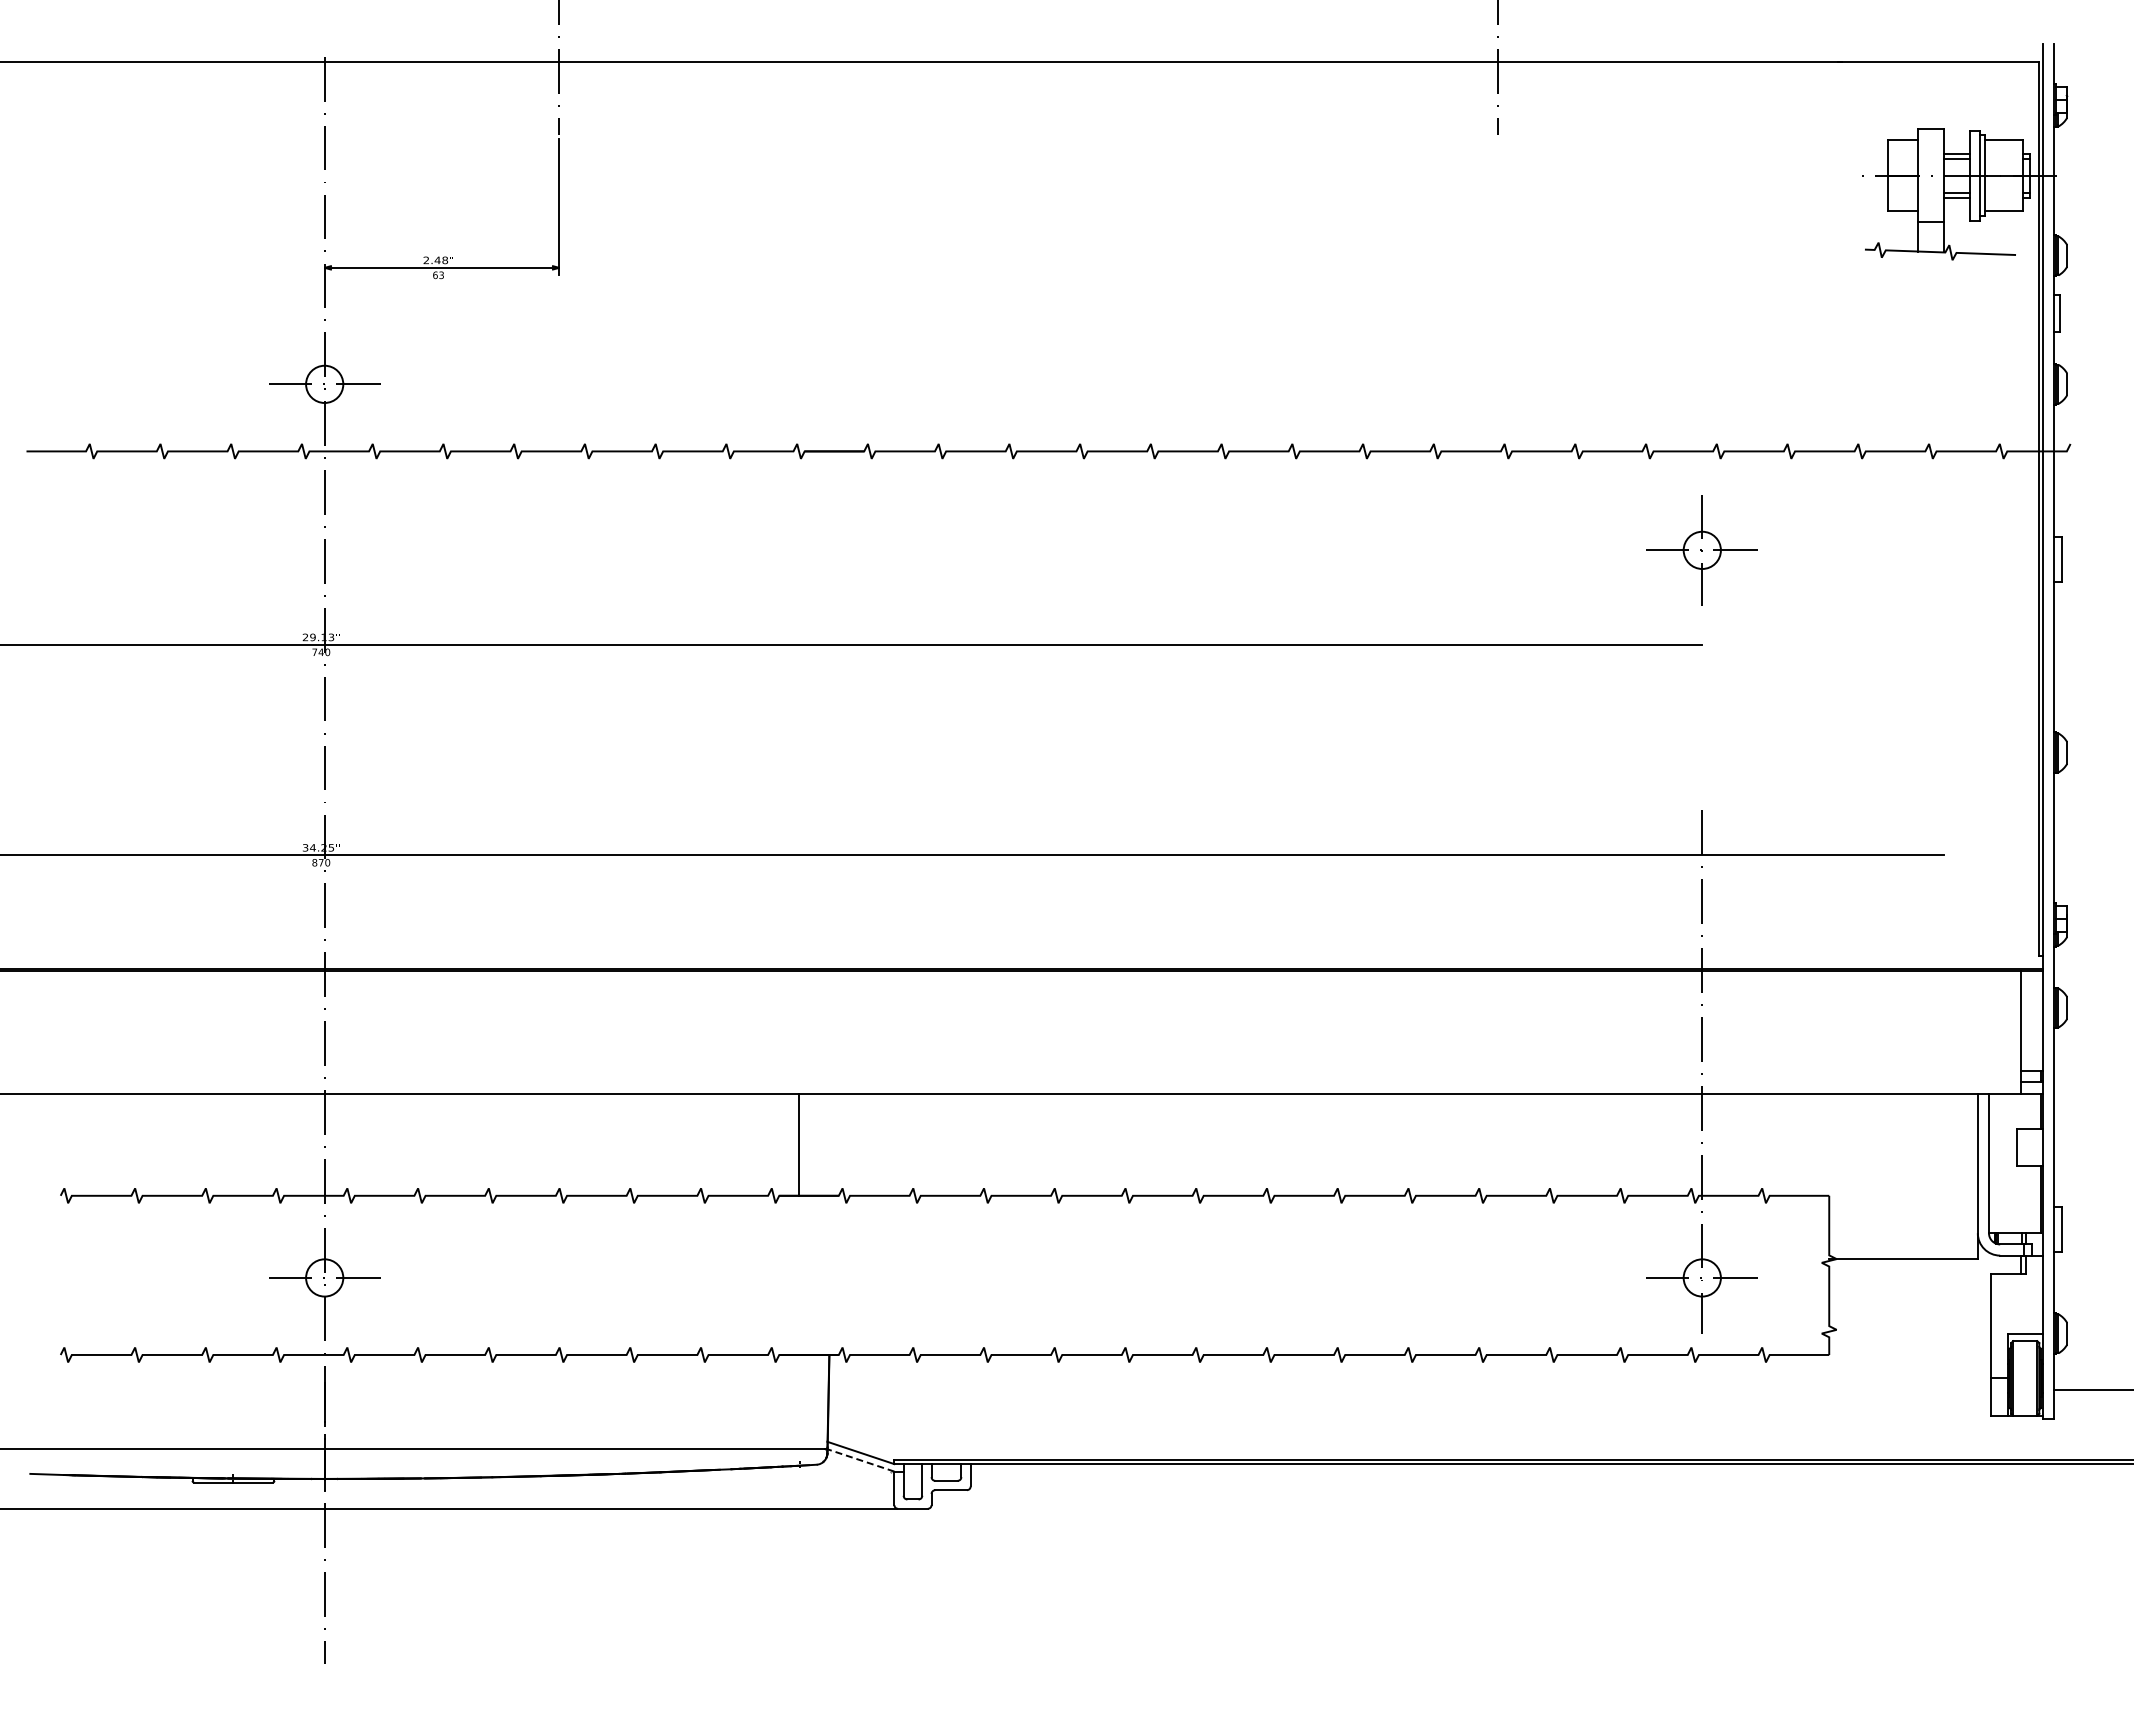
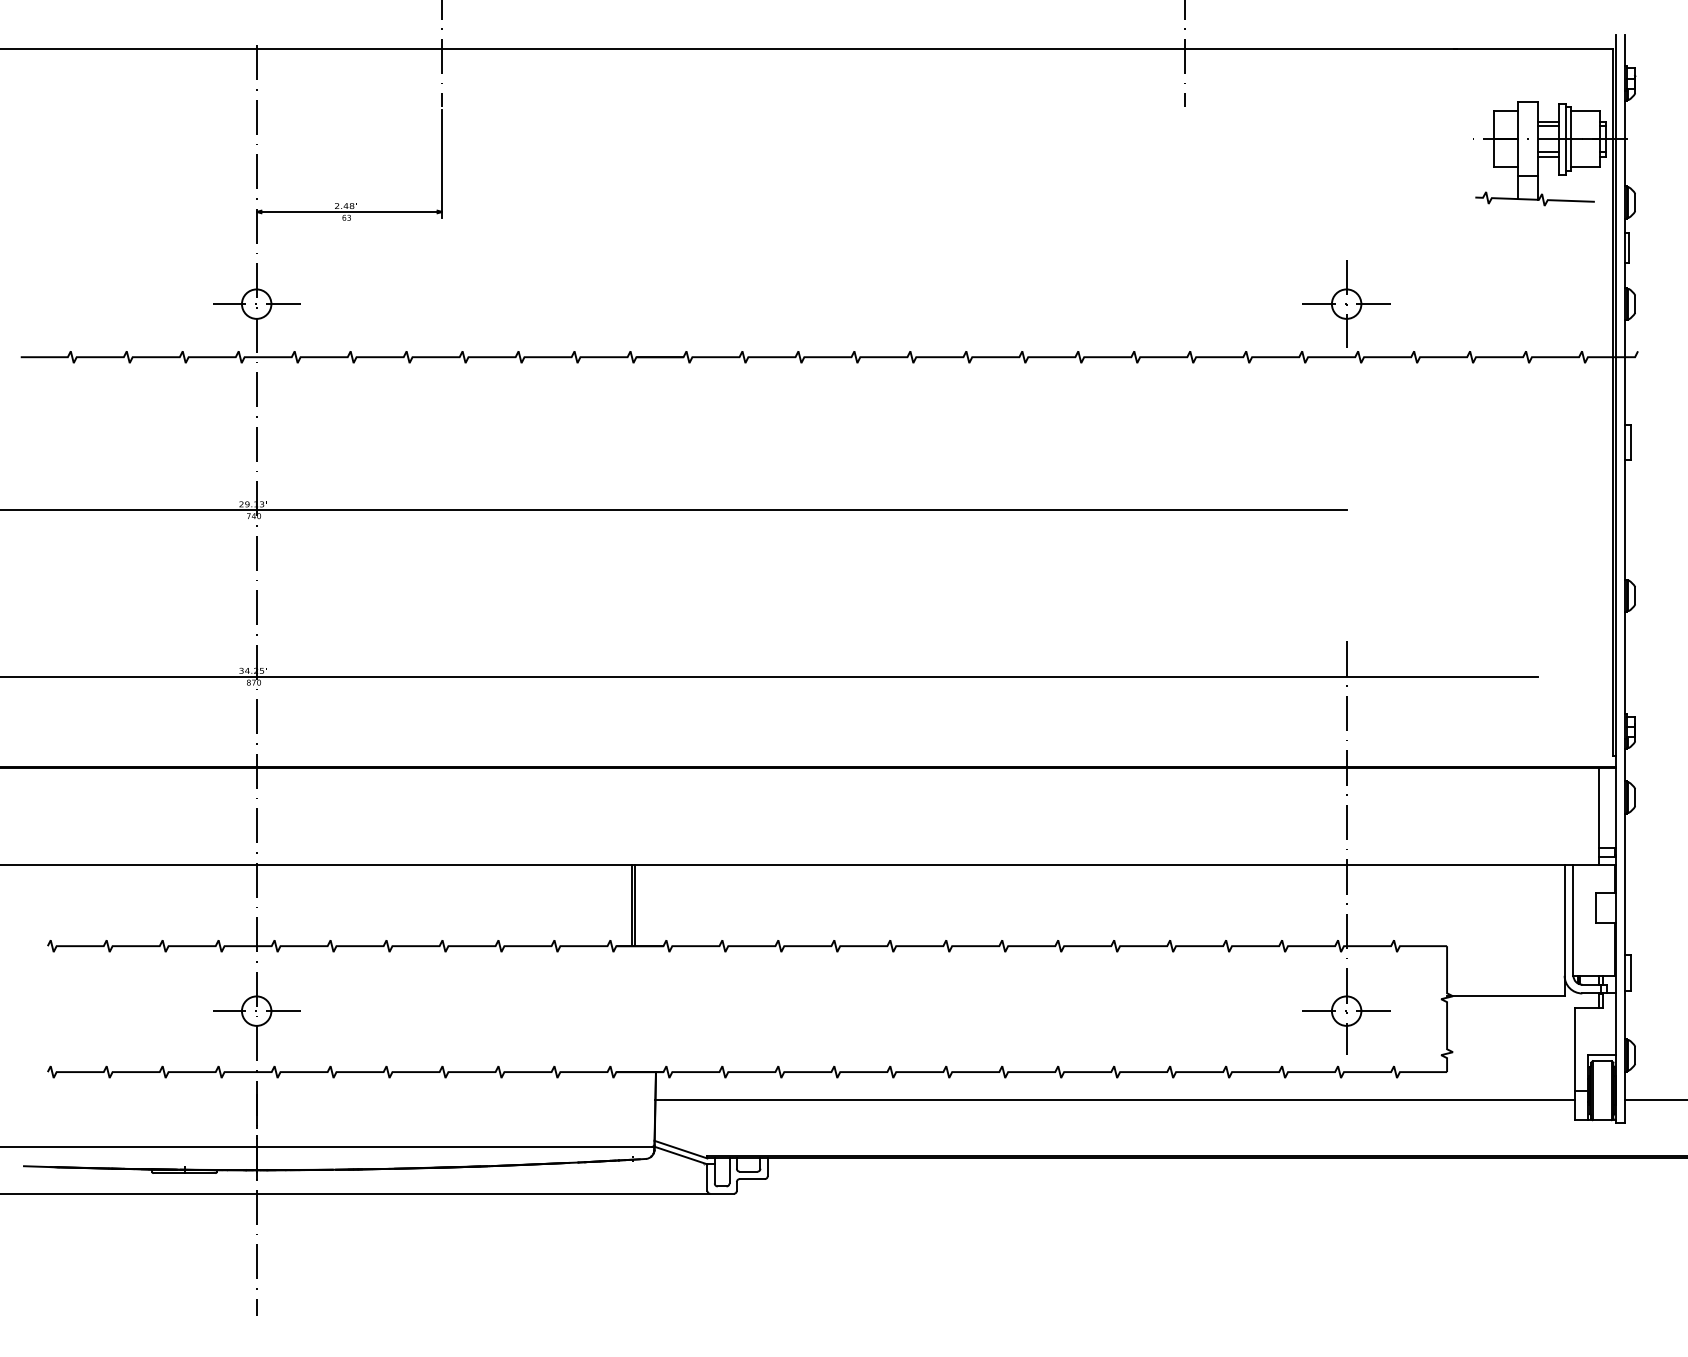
part: (1701, 550) -> (1346, 304), moved
line: (803, 1144) -> (635, 905), added
line: (1409, 1389) -> (1114, 1099), added
line: (860, 1460) -> (680, 1155), dashed -> solid

